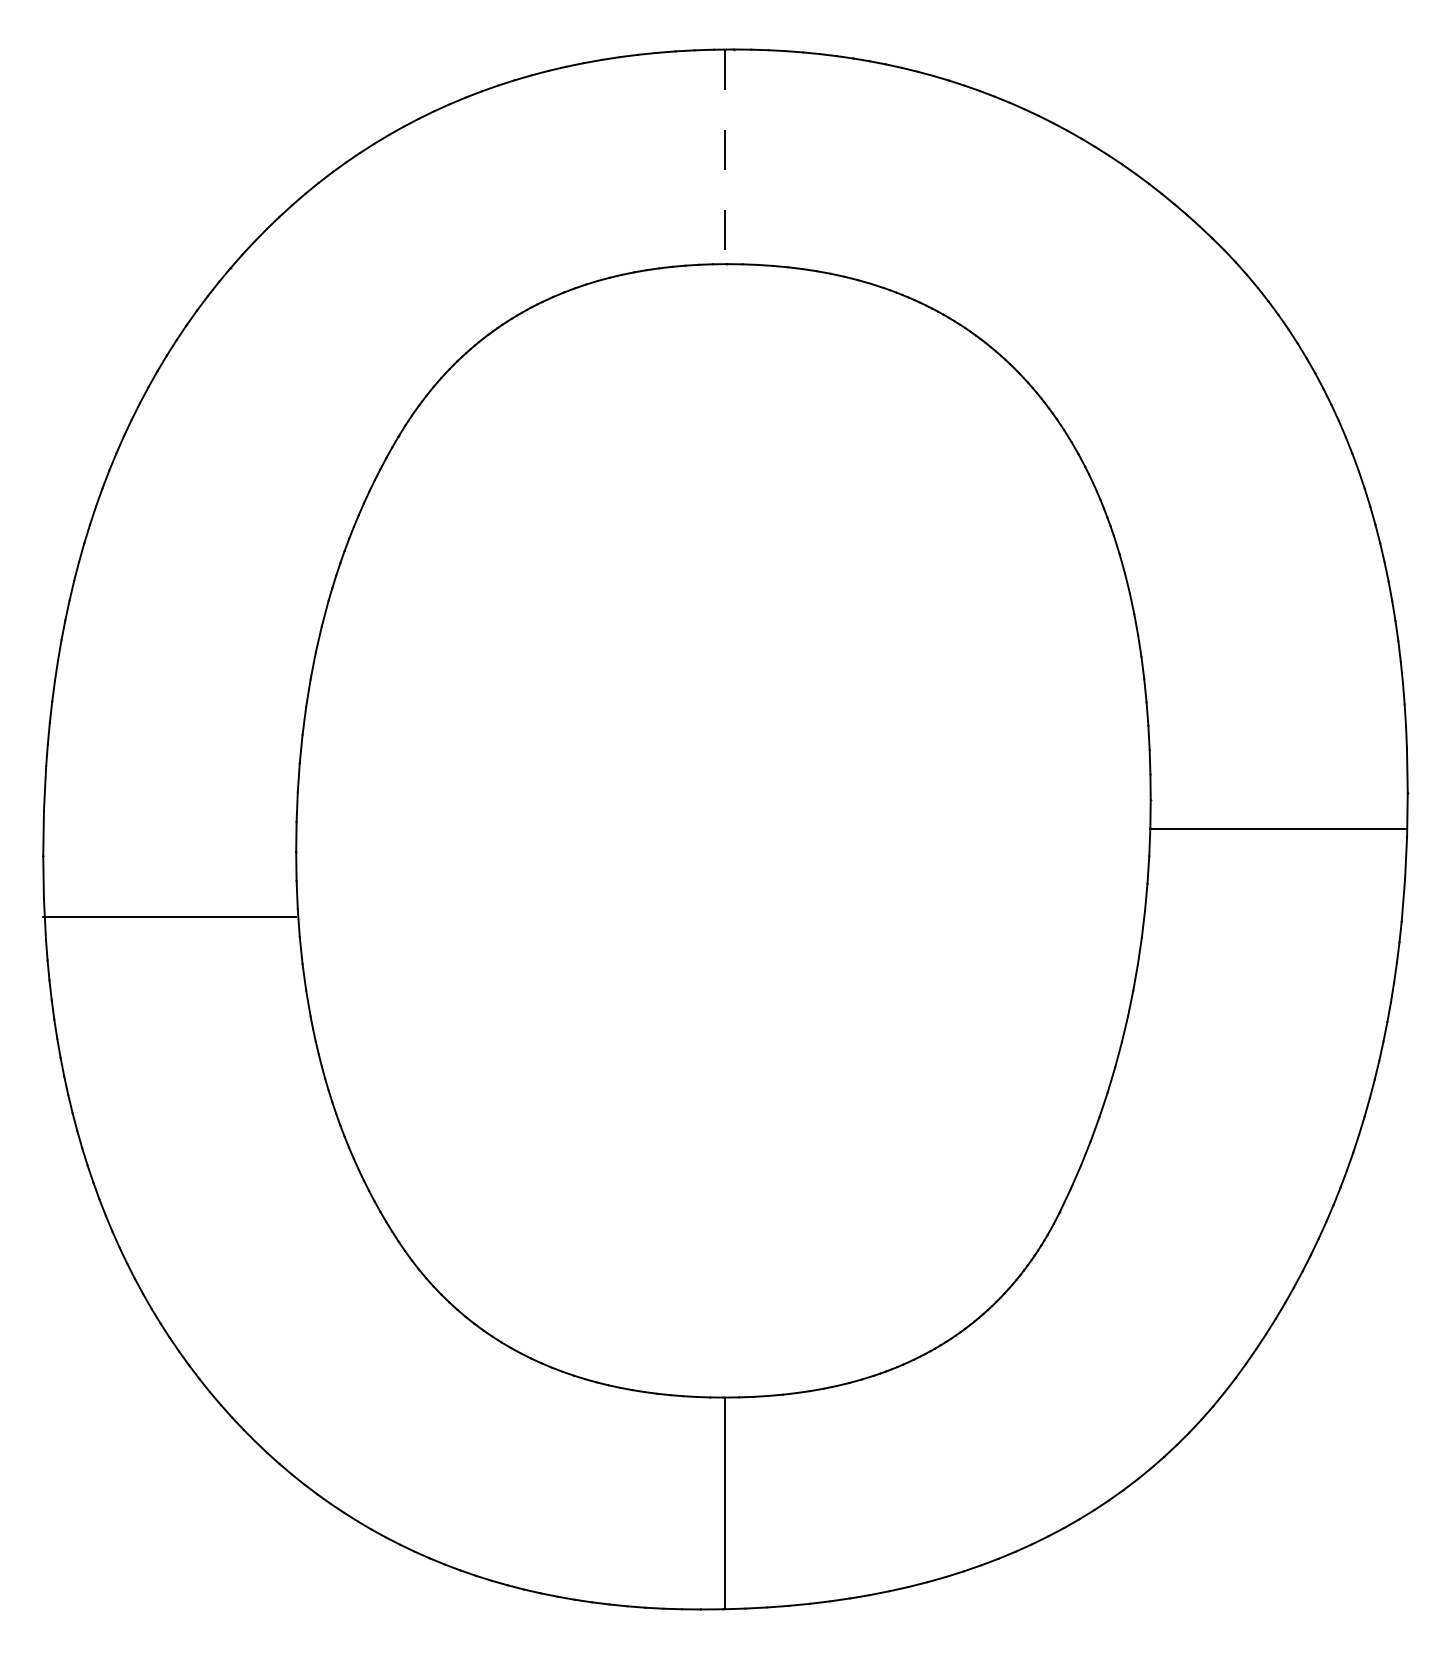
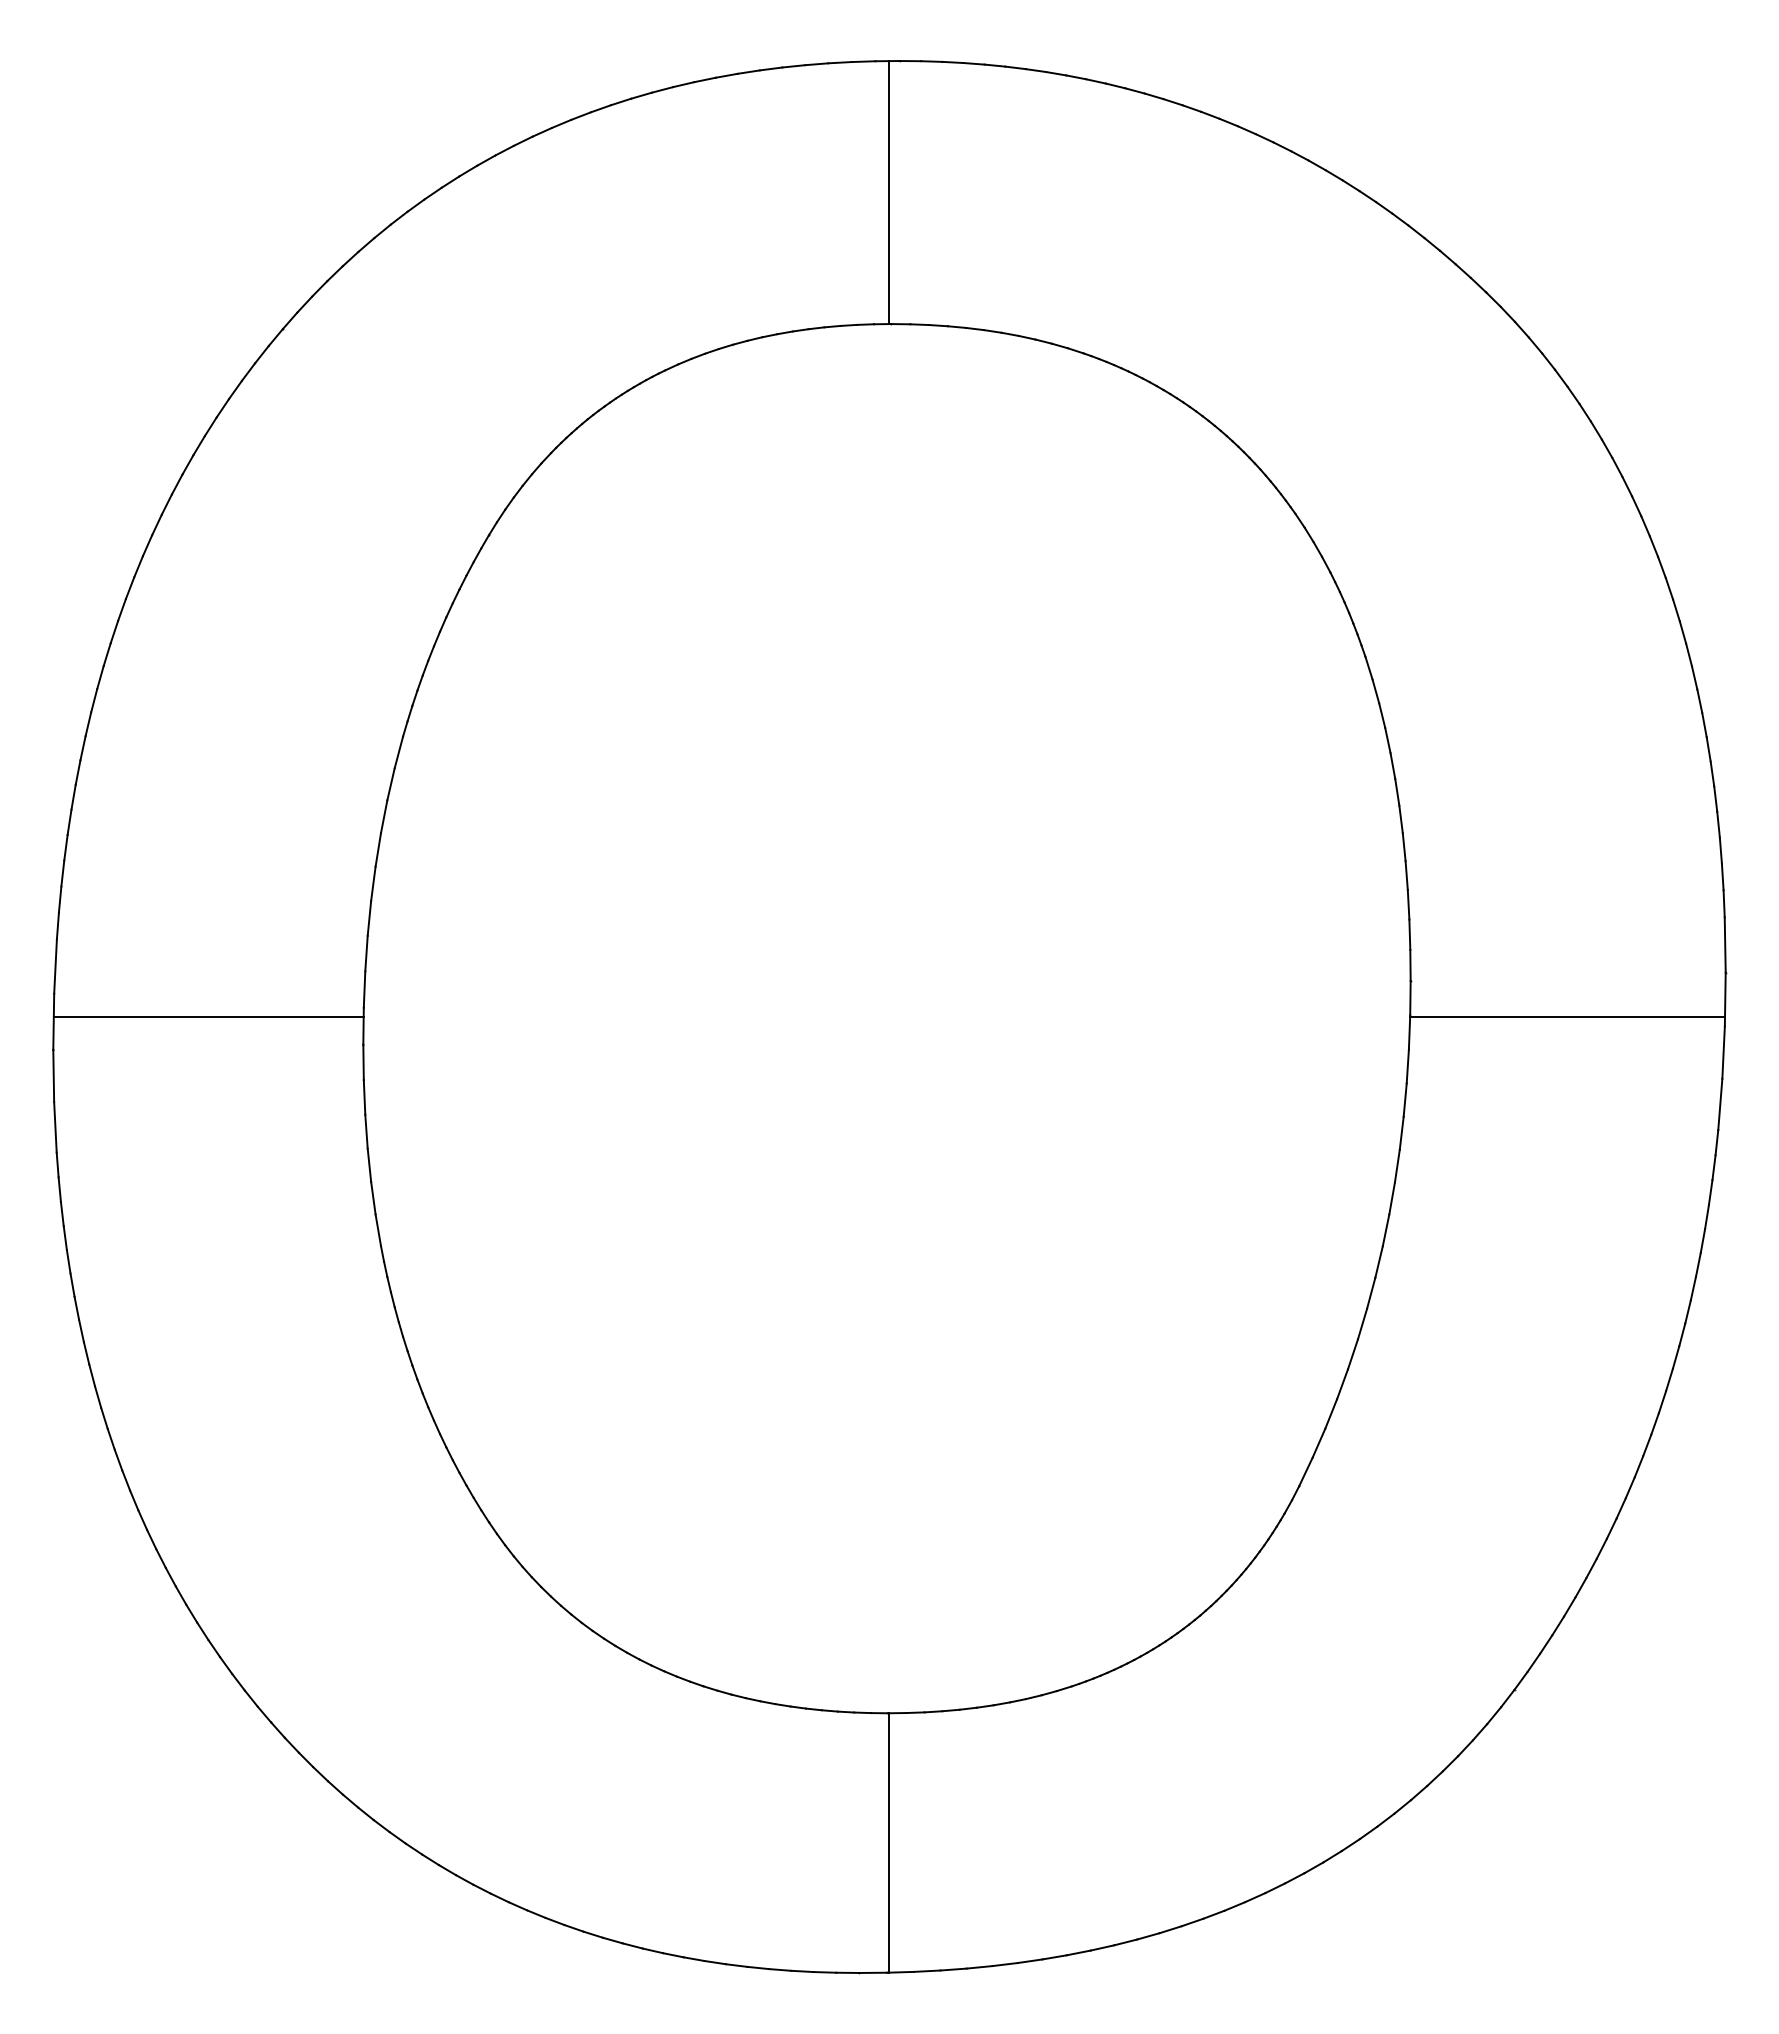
line: (725, 156) -> (889, 192), dashed -> solid
line: (169, 916) -> (208, 1016), moved

